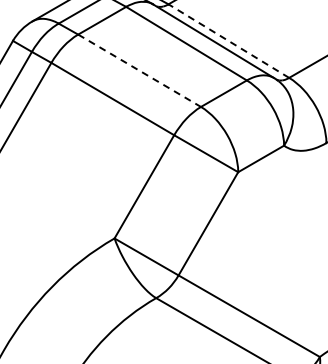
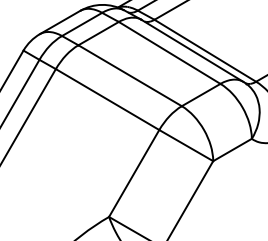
line: (228, 41) -> (205, 51), dashed -> solid
line: (140, 71) -> (130, 76), dashed -> solid

